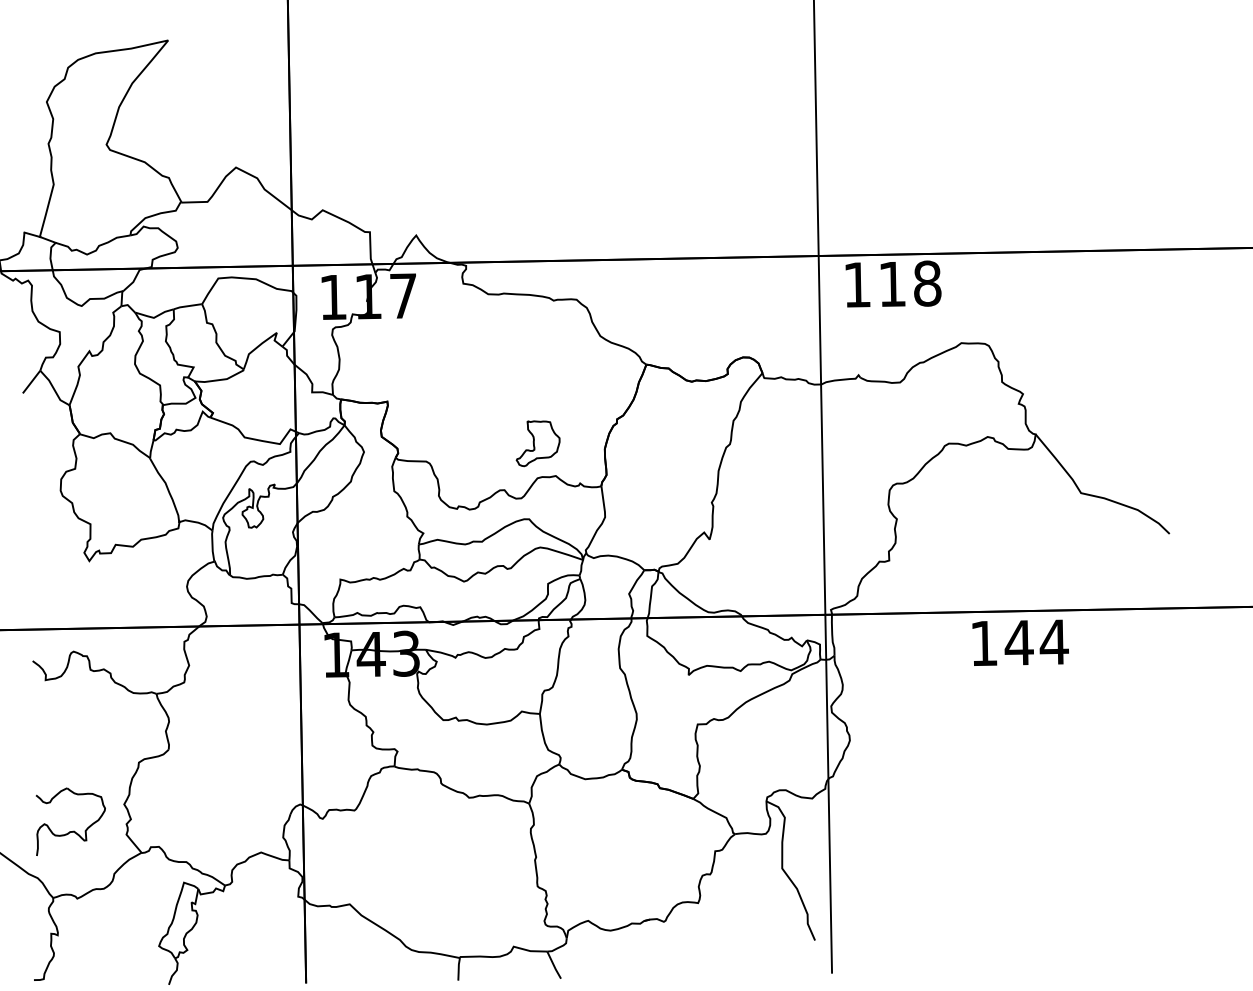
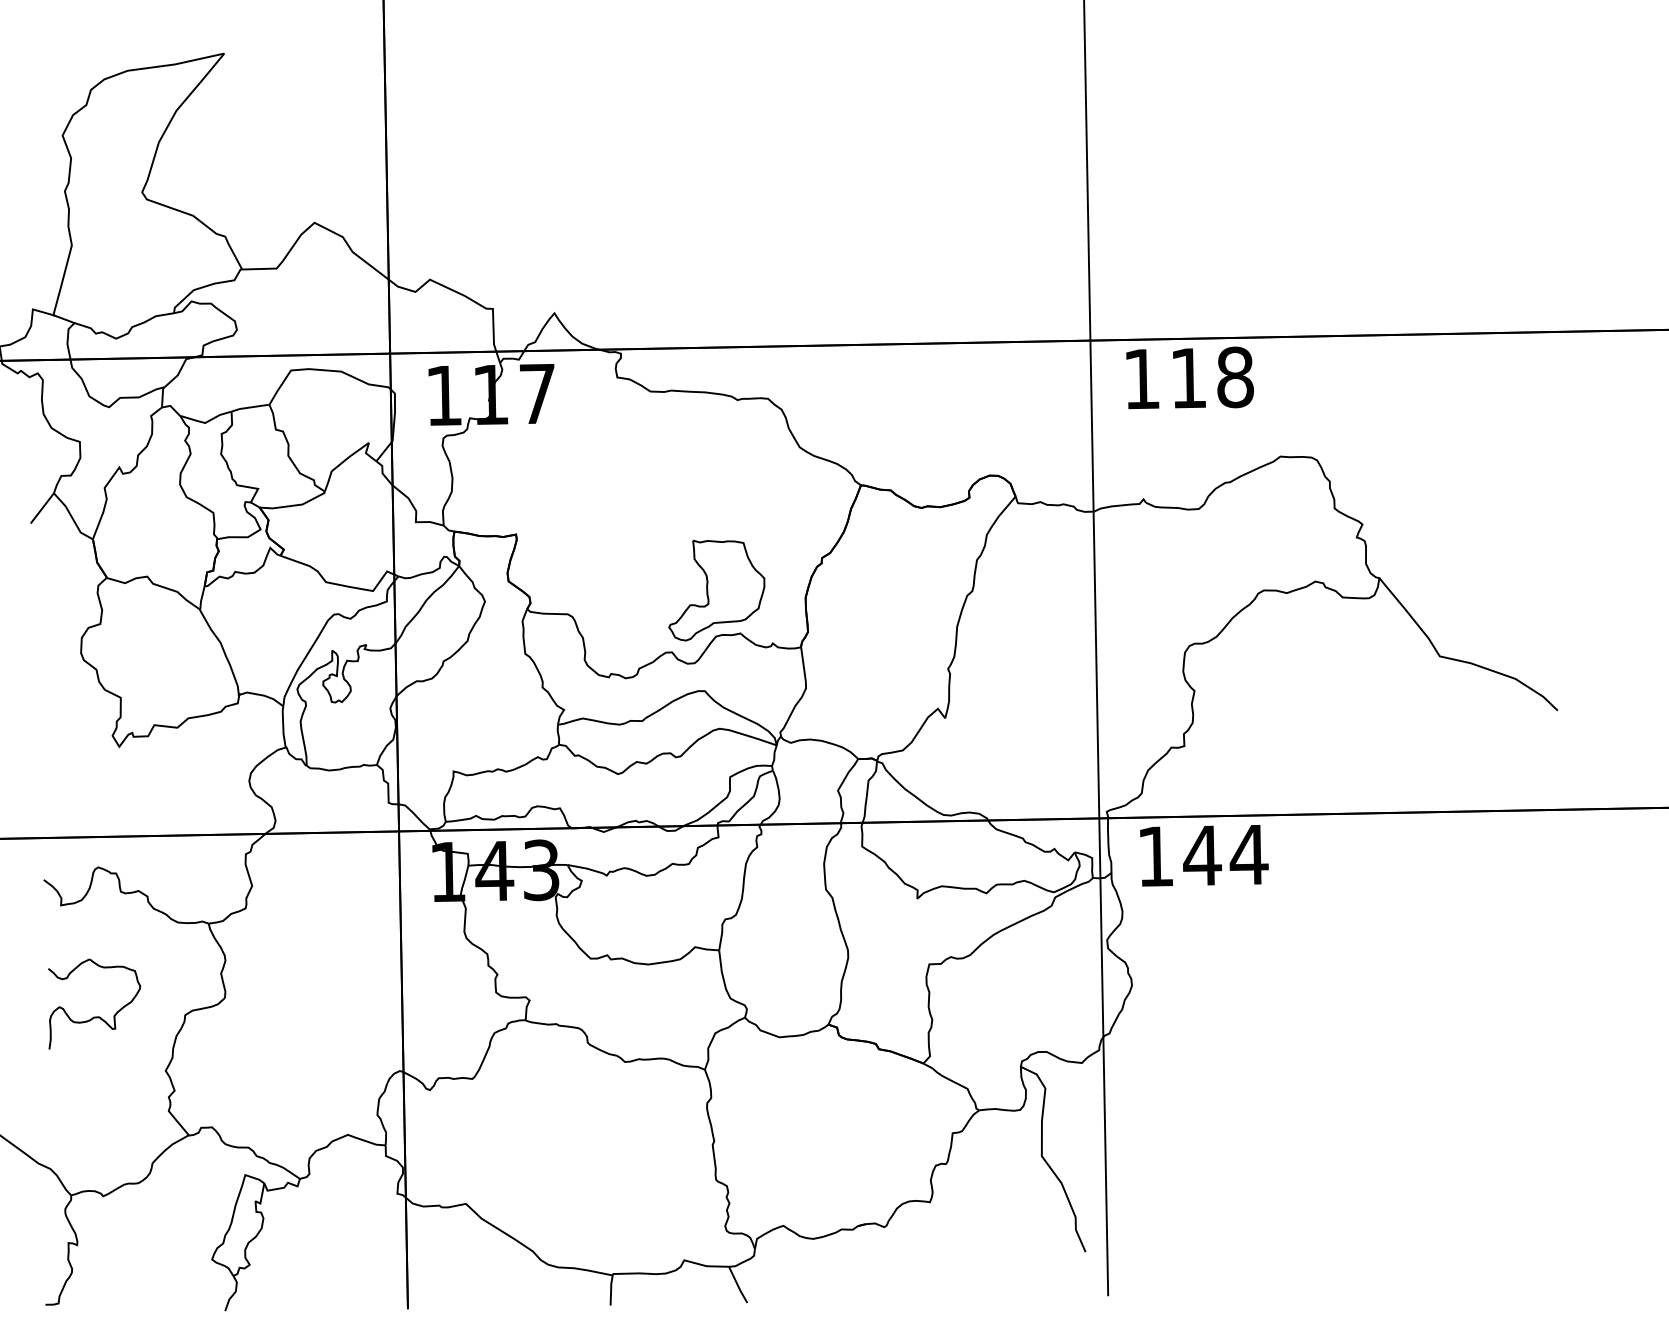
part: (537, 443) -> (716, 590), size x1.67
text: (1020, 642) -> (1204, 855), moved
part: (70, 831) -> (94, 1016), moved

